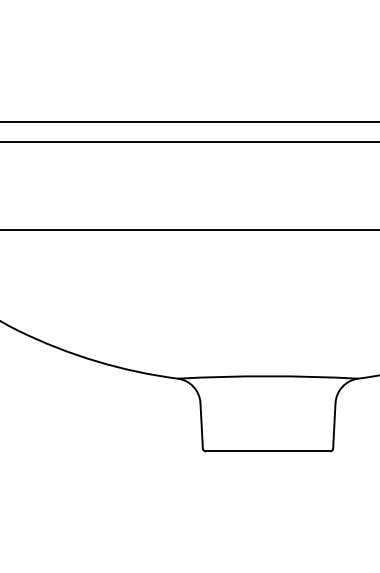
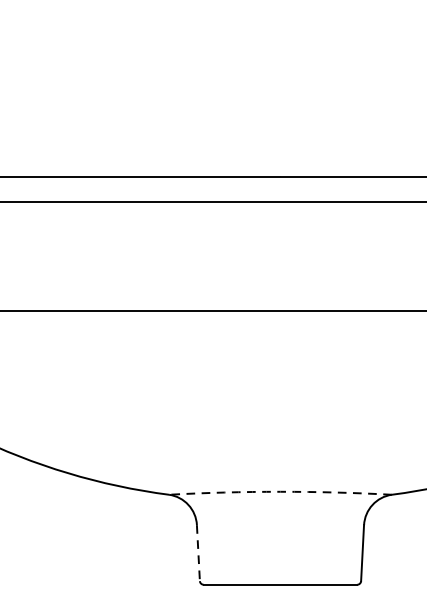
arc: (267, 376) -> (279, 492), solid -> dashed
line: (201, 425) -> (198, 552), solid -> dashed

